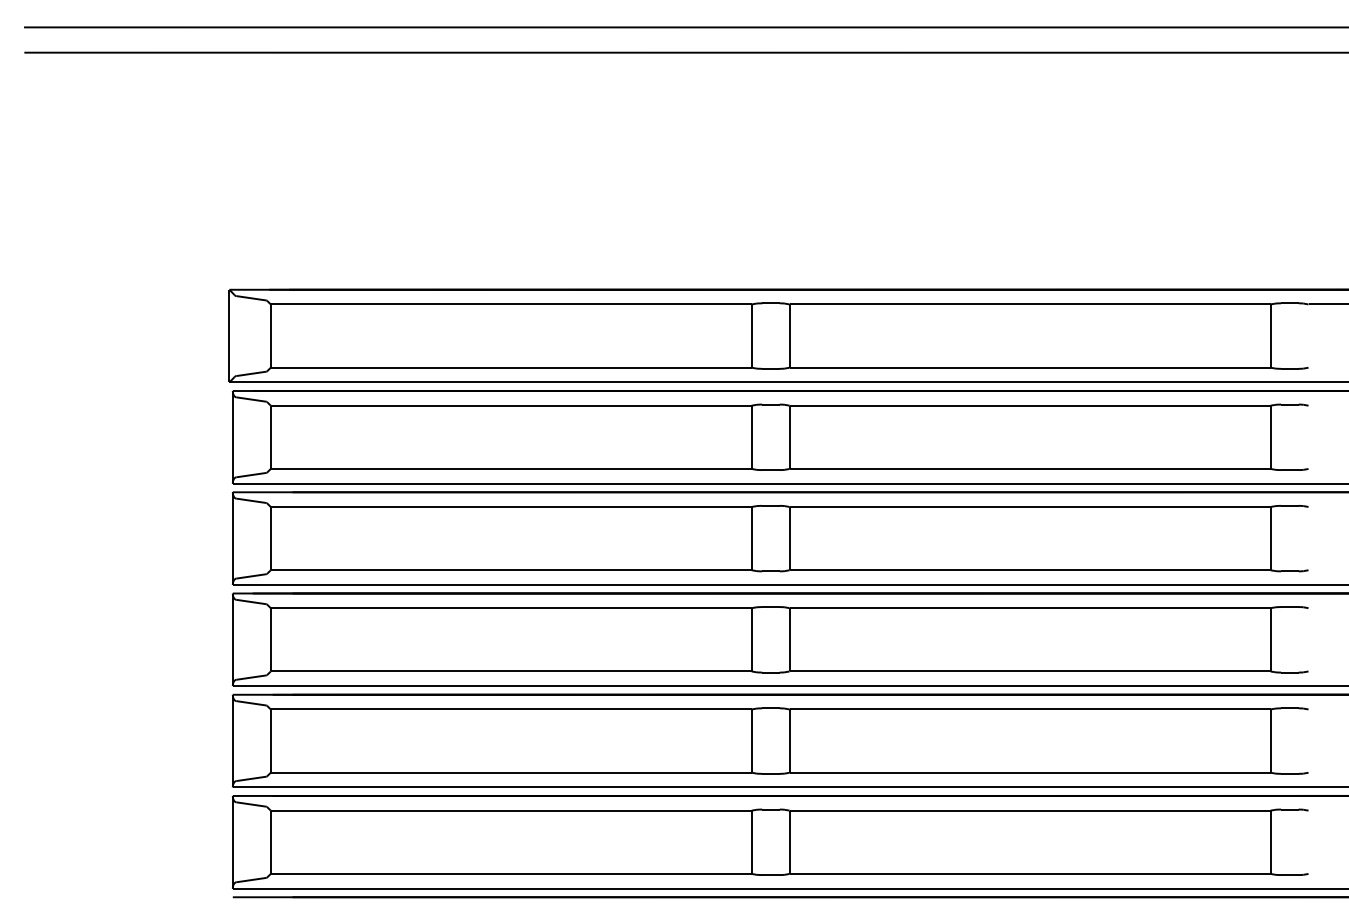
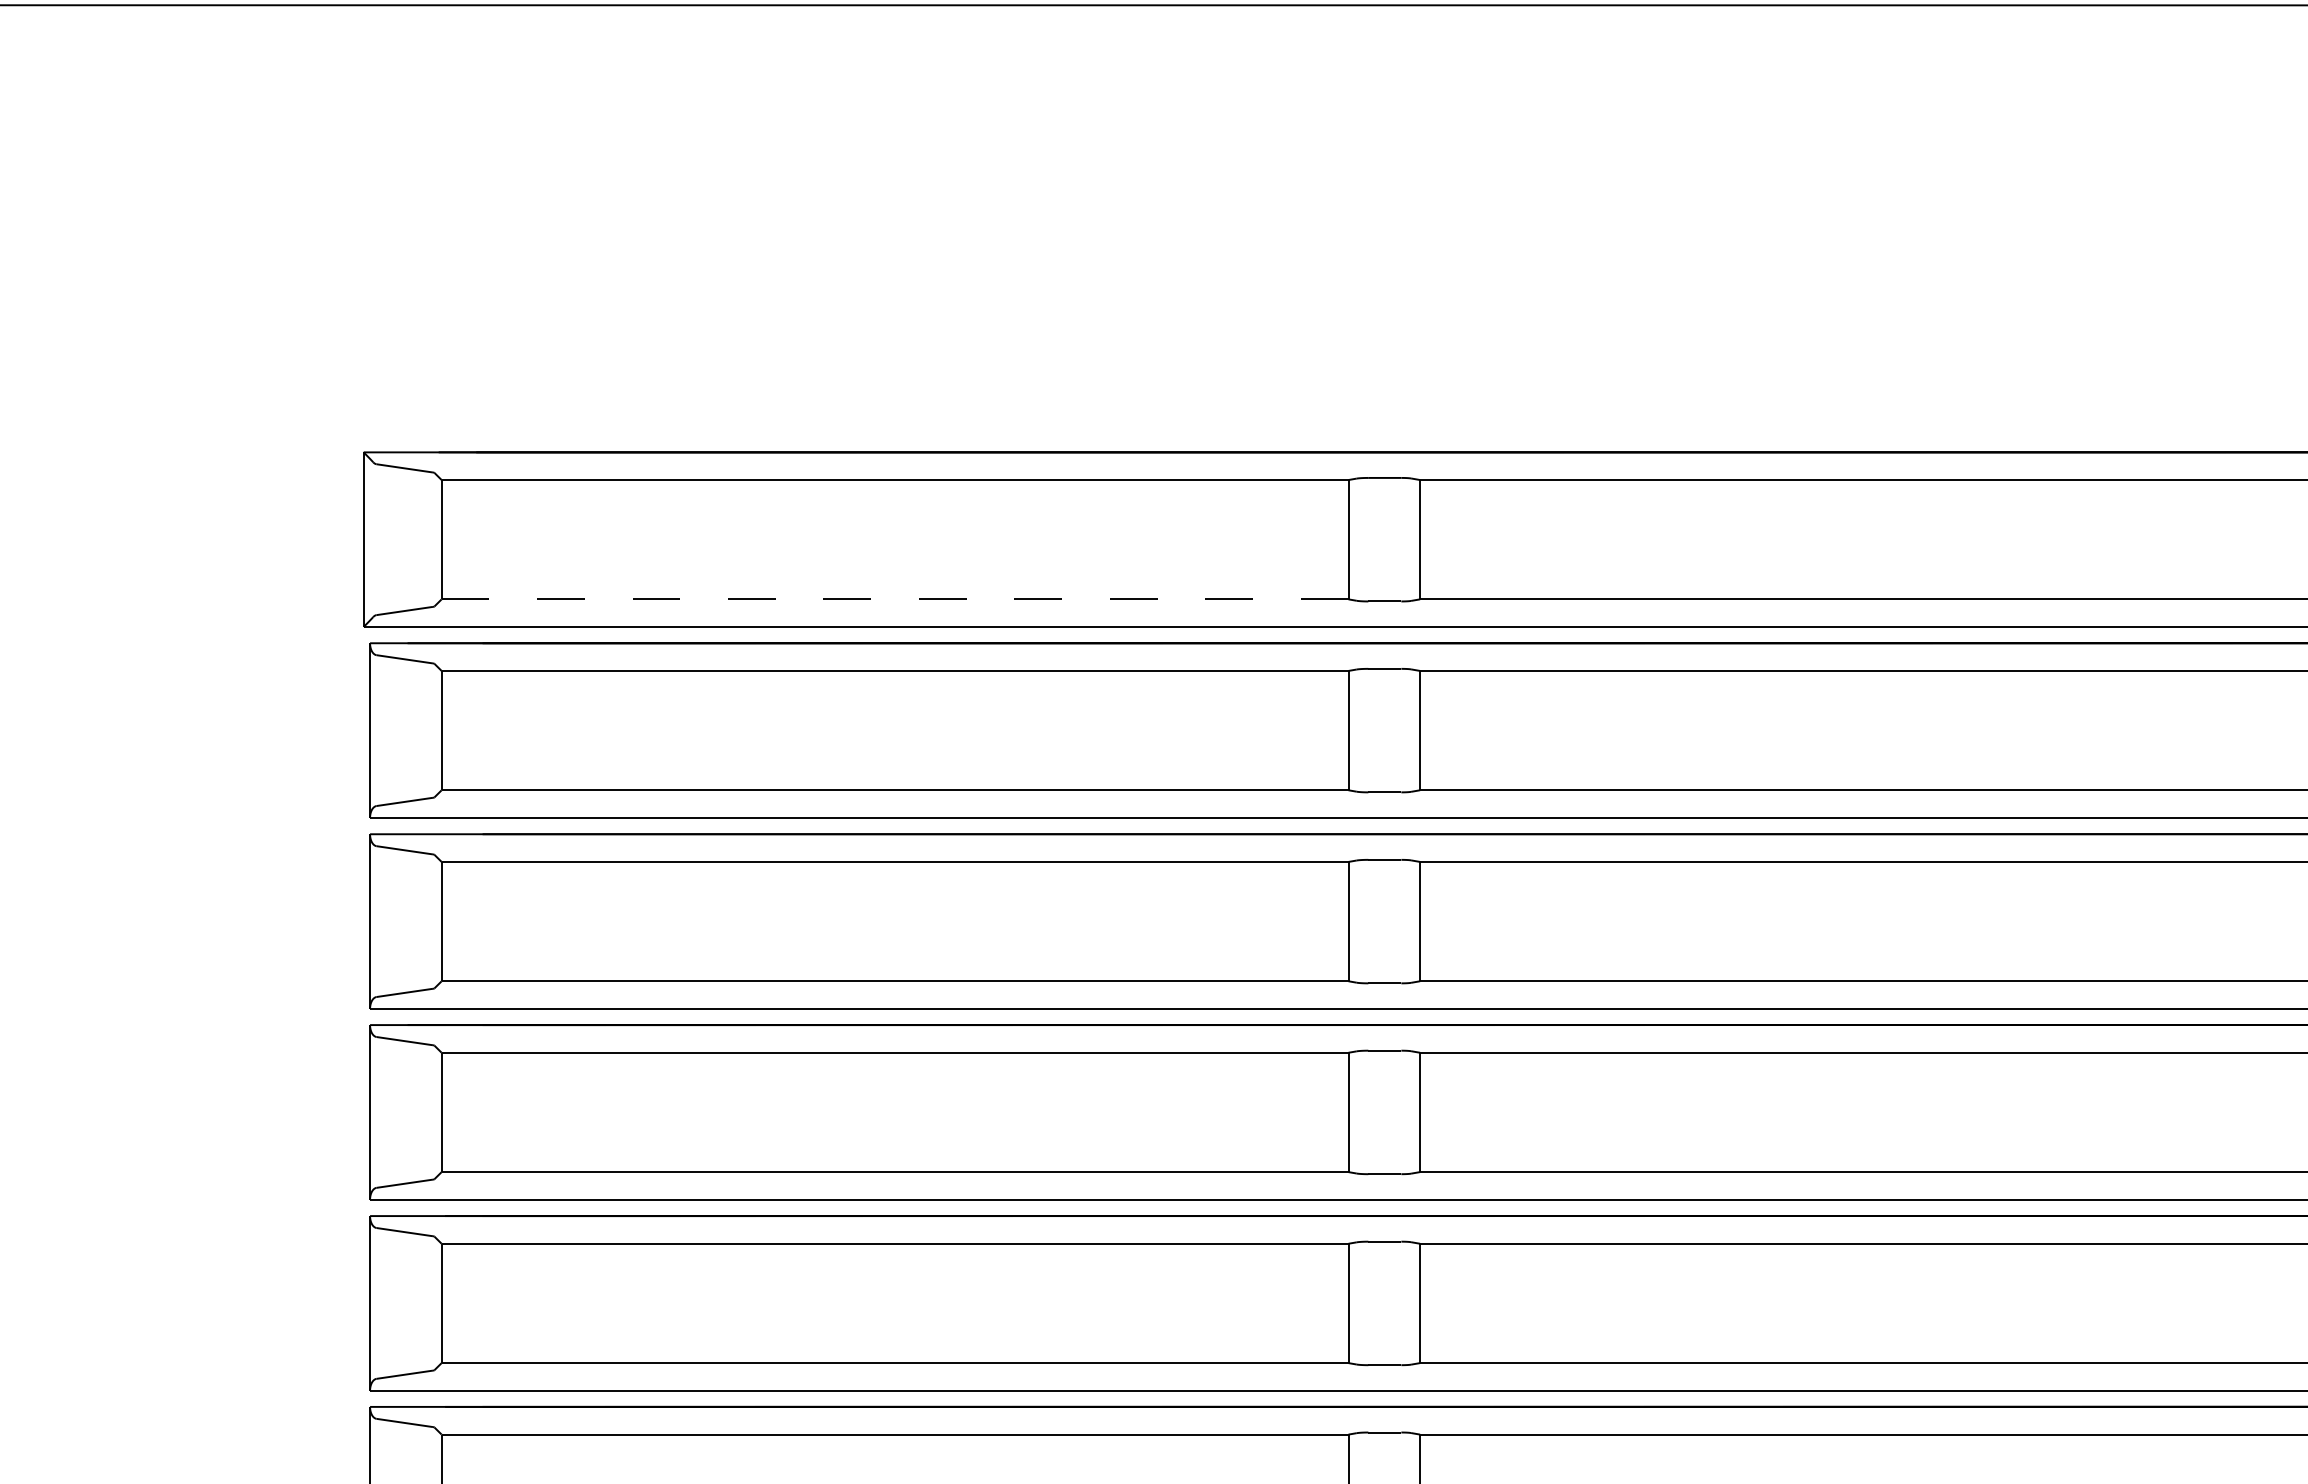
line: (510, 367) -> (893, 598), solid -> dashed

